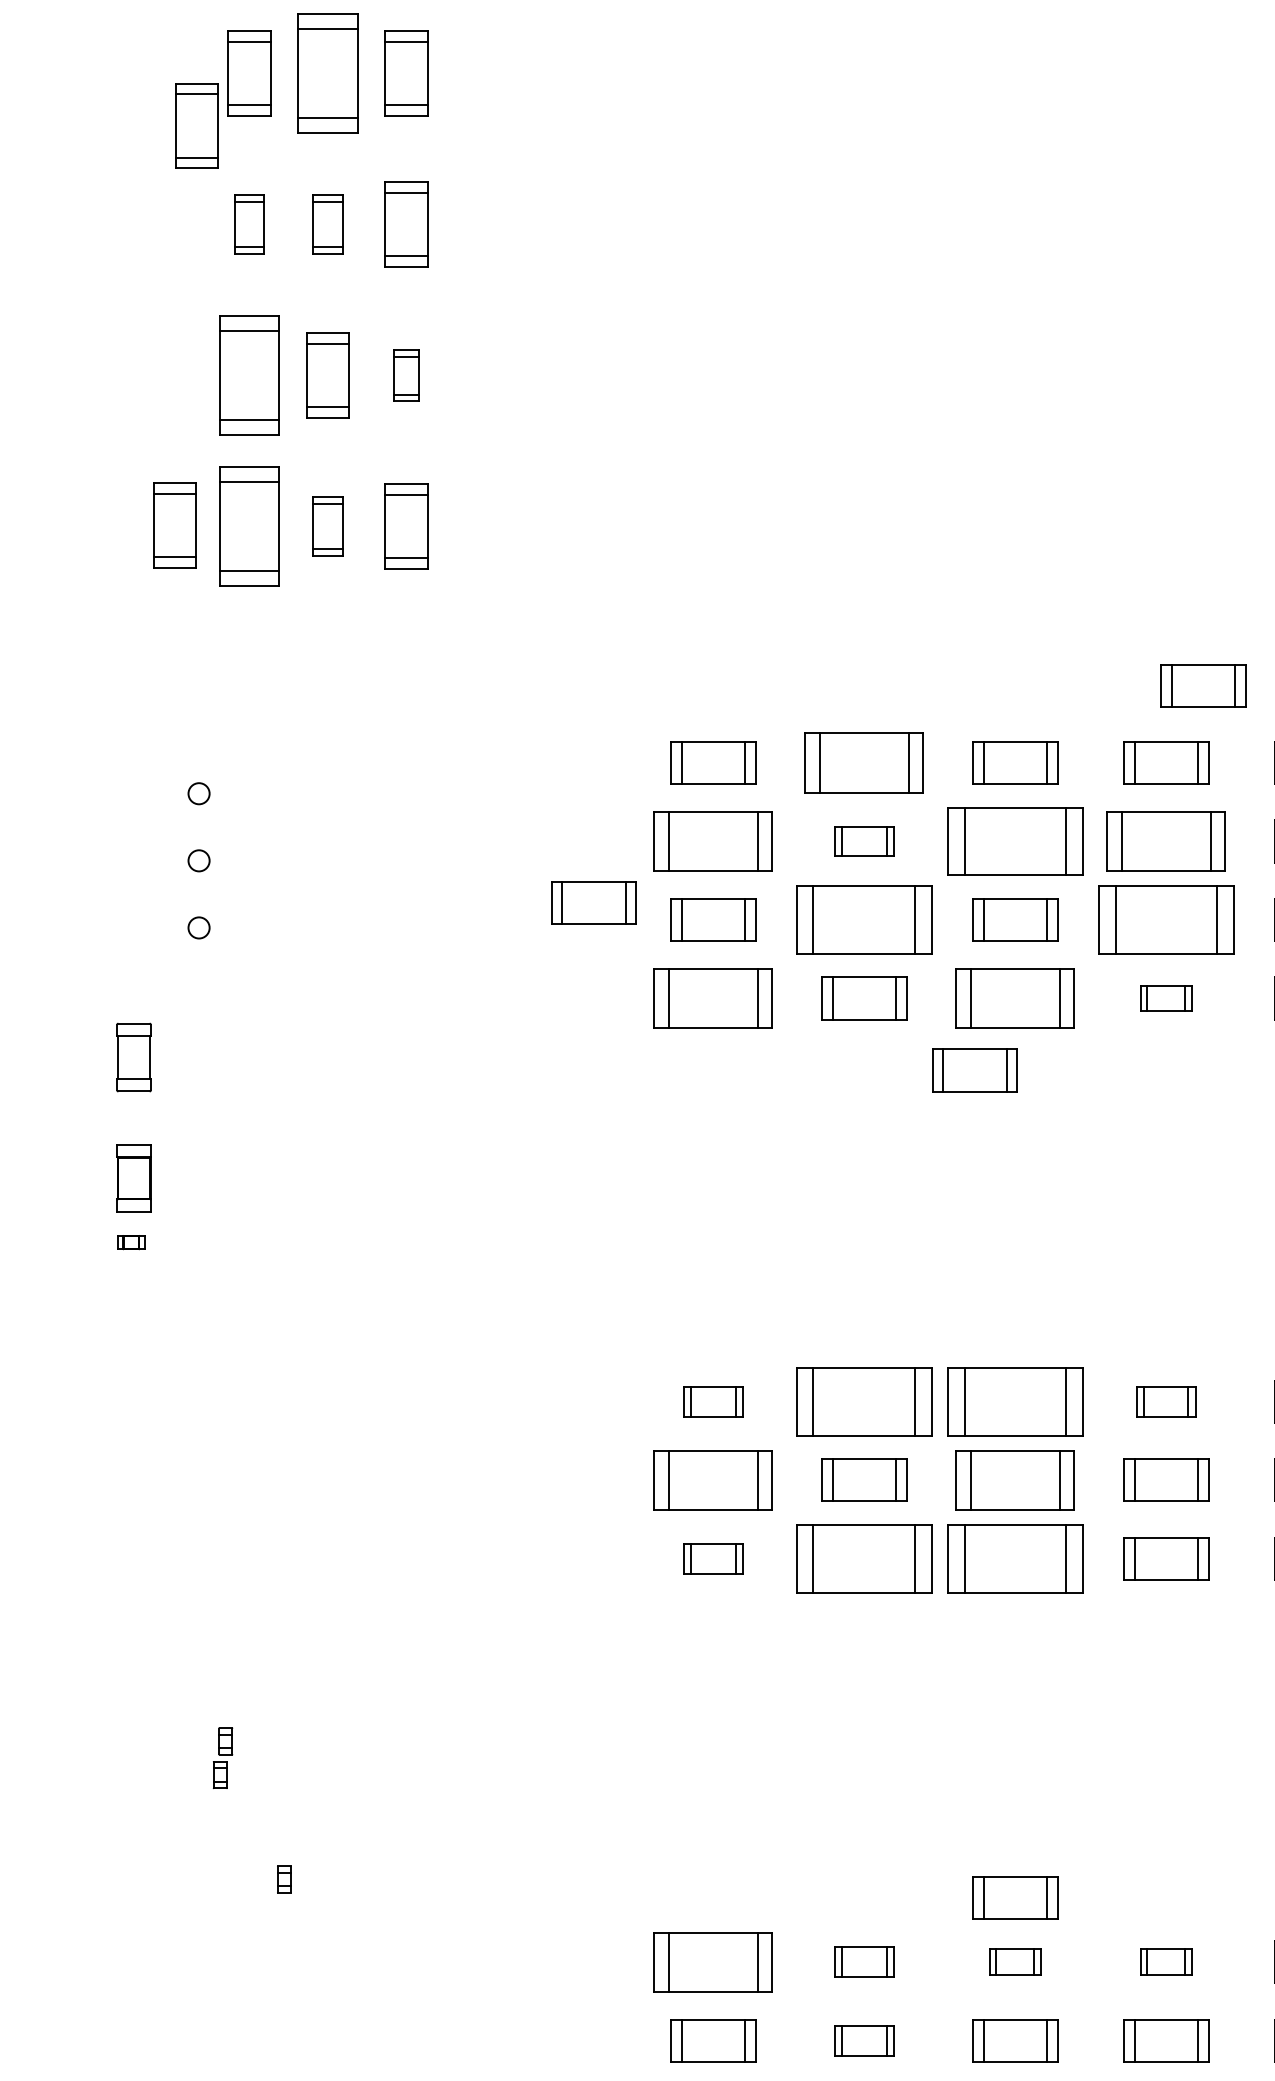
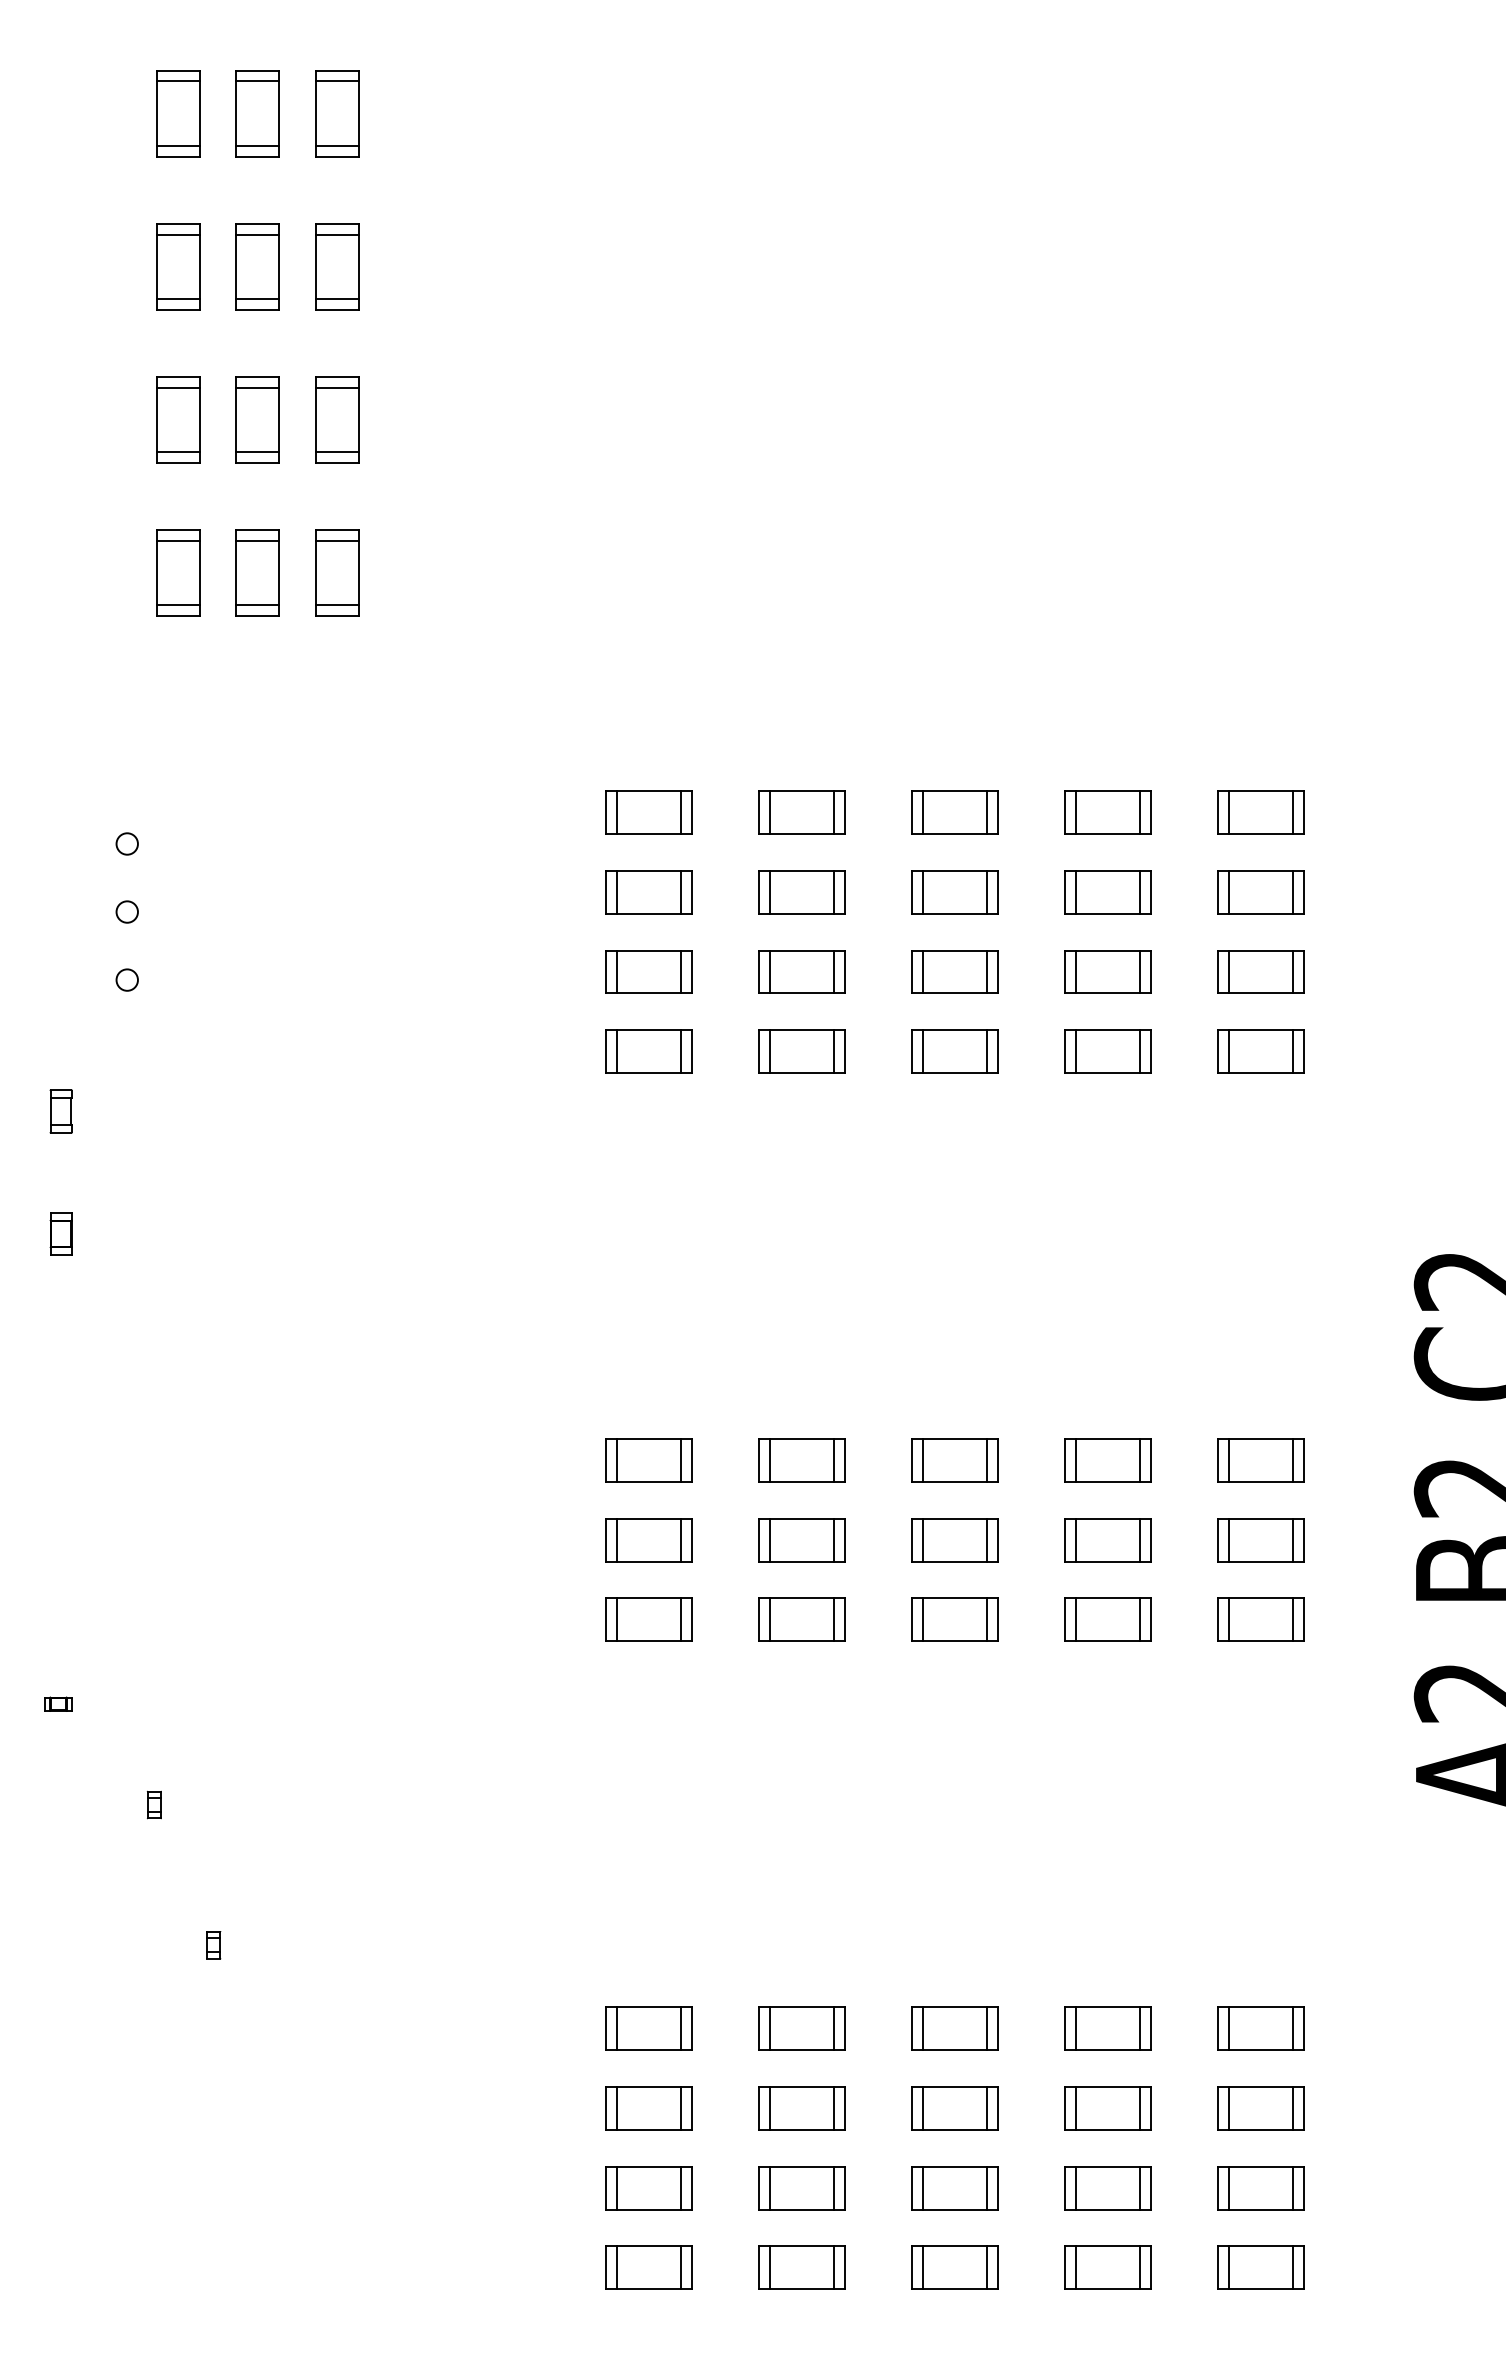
part: (327, 73) -> (257, 113), size x0.71
part: (197, 125) -> (125, 166), removed
part: (249, 224) -> (178, 266), size x1.43
part: (327, 224) -> (257, 266), size x1.43
part: (249, 375) -> (178, 419), size x0.71
part: (406, 375) -> (337, 419), size x1.67
part: (174, 525) -> (102, 571), removed
part: (249, 526) -> (178, 572), size x0.71
part: (327, 526) -> (257, 572), size x1.43
part: (1203, 685) -> (1145, 734), removed
part: (863, 762) -> (801, 812), size x0.71
part: (713, 841) -> (648, 892), size x0.71
part: (863, 841) -> (801, 892), size x1.43
part: (1014, 841) -> (954, 892), size x0.62
part: (1165, 841) -> (1107, 892), size x0.71
part: (593, 902) -> (527, 954), removed
part: (863, 919) -> (801, 971), size x0.62
part: (1165, 919) -> (1107, 971), size x0.62
part: (713, 998) -> (648, 1051), size x0.71
part: (1014, 998) -> (954, 1051), size x0.71
part: (1165, 998) -> (1107, 1051), size x1.67
part: (133, 1057) -> (60, 1111), size x0.62
part: (974, 1070) -> (913, 1124), removed
part: (133, 1177) -> (60, 1233), size x0.62
part: (131, 1241) -> (58, 1703), moved
part: (713, 1401) -> (648, 1460), size x1.43
part: (863, 1401) -> (801, 1460), size x0.62
part: (1014, 1401) -> (954, 1460), size x0.62
part: (1165, 1401) -> (1107, 1460), size x1.43
part: (713, 1480) -> (648, 1540), size x0.71
part: (1014, 1480) -> (954, 1540), size x0.71
part: (713, 1558) -> (648, 1619), size x1.43
part: (863, 1558) -> (801, 1619), size x0.62
part: (1014, 1558) -> (954, 1619), size x0.62
part: (220, 1775) -> (148, 1839), removed
part: (1014, 1897) -> (954, 1963), removed
part: (713, 1961) -> (648, 2028), size x0.71
part: (863, 1961) -> (801, 2028), size x1.43
part: (1014, 1961) -> (954, 2028), size x1.67
part: (1165, 1961) -> (1107, 2028), size x1.67
part: (863, 2040) -> (801, 2108), size x1.43

